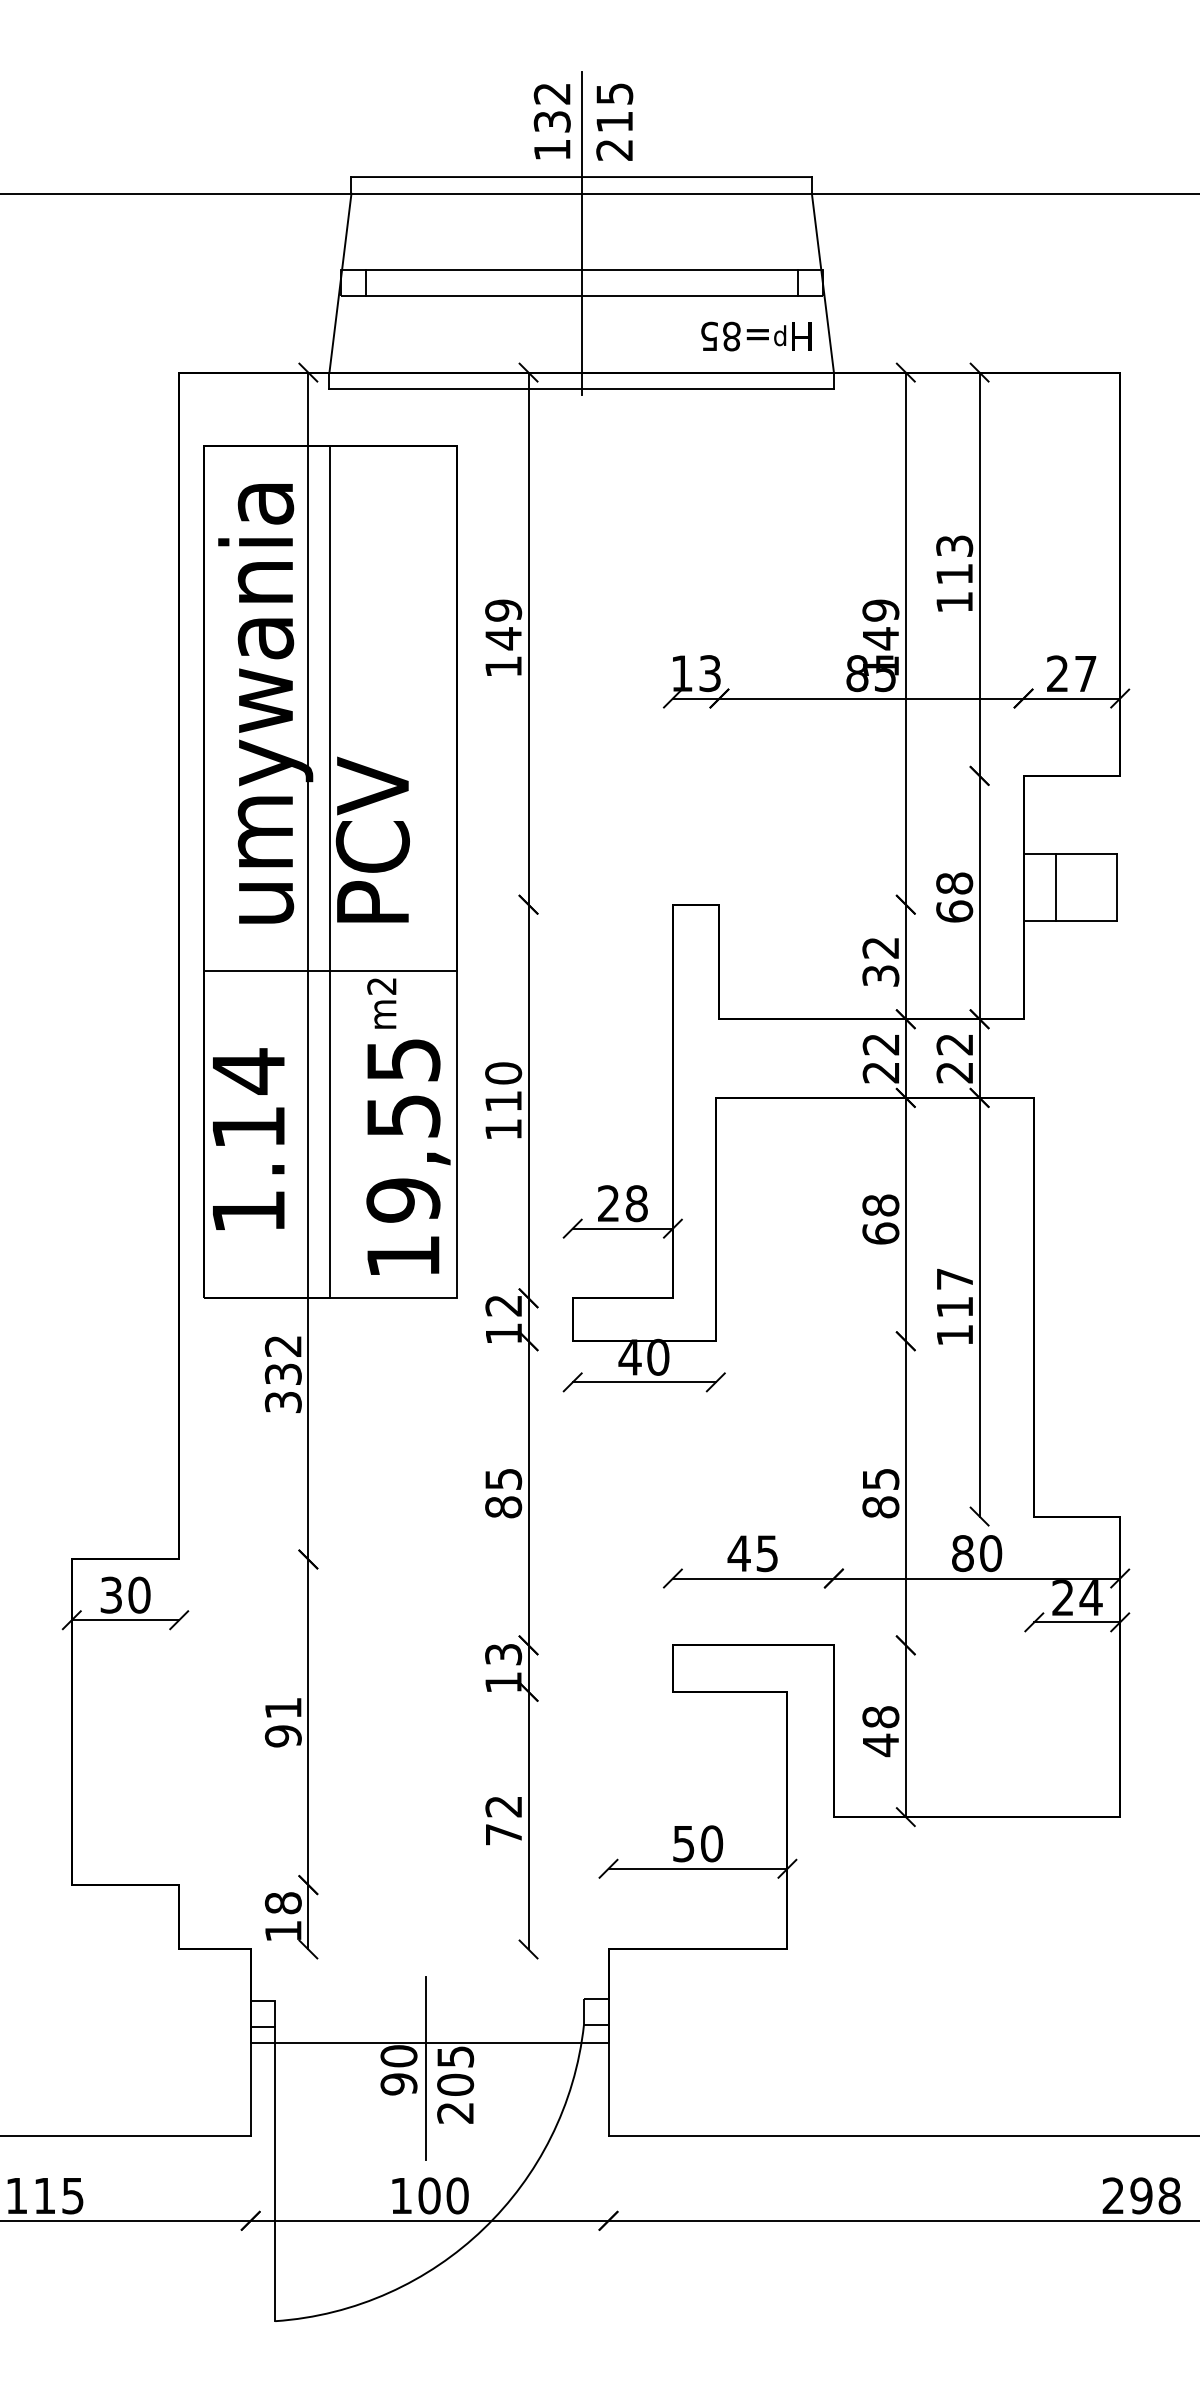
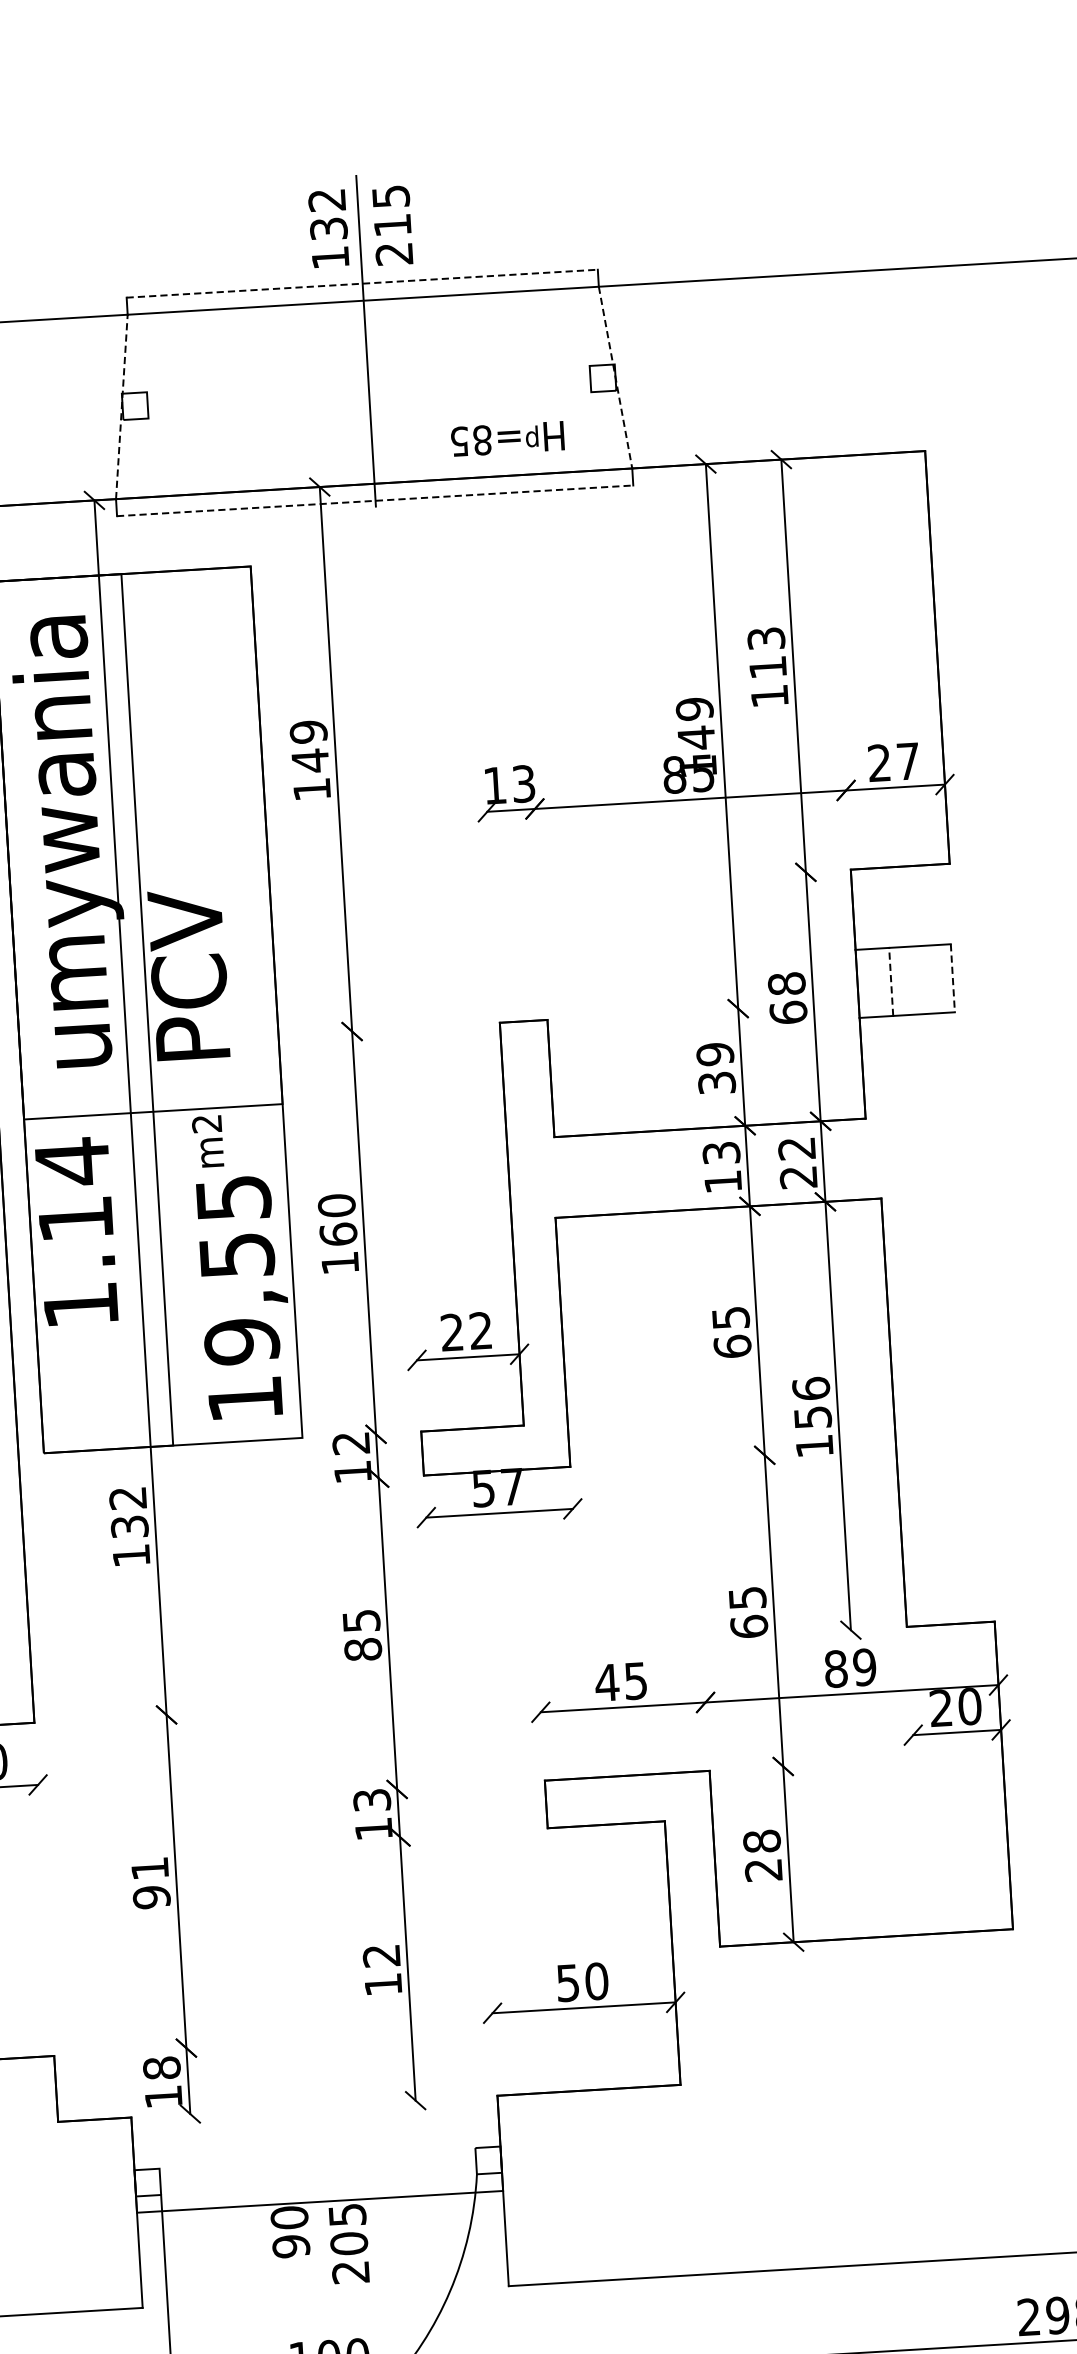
line: (582, 177) -> (363, 284), solid -> dashed
line: (581, 270) -> (367, 379), removed
line: (340, 282) -> (121, 406), solid -> dashed
line: (822, 283) -> (615, 377), solid -> dashed
line: (581, 295) -> (369, 404), removed
text: (756, 336) -> (507, 438), moved
line: (582, 389) -> (376, 501), solid -> dashed
line: (1056, 887) -> (891, 981), solid -> dashed
line: (1116, 888) -> (952, 979), solid -> dashed
text: (880, 948) -> (714, 1054), 32 -> 39
text: (880, 1058) -> (721, 1167), 22 -> 13
text: (503, 1101) -> (338, 1234), 110 -> 160
text: (248, 1138) -> (76, 1230), moved
text: (636, 1203) -> (480, 1330), 28 -> 22
text: (880, 1205) -> (730, 1317), 68 -> 65
text: (954, 1292) -> (811, 1402), 117 -> 156
text: (643, 1356) -> (497, 1486), 40 -> 57
text: (282, 1402) -> (130, 1555), 332 -> 132
text: (880, 1507) -> (748, 1626), 85 -> 65
text: (990, 1553) -> (864, 1667), 80 -> 89
text: (1090, 1598) -> (969, 1707), 24 -> 20
text: (880, 1745) -> (763, 1870), 48 -> 28
text: (503, 1834) -> (383, 1984), 72 -> 12
line: (426, 2068) -> (318, 2228), removed

